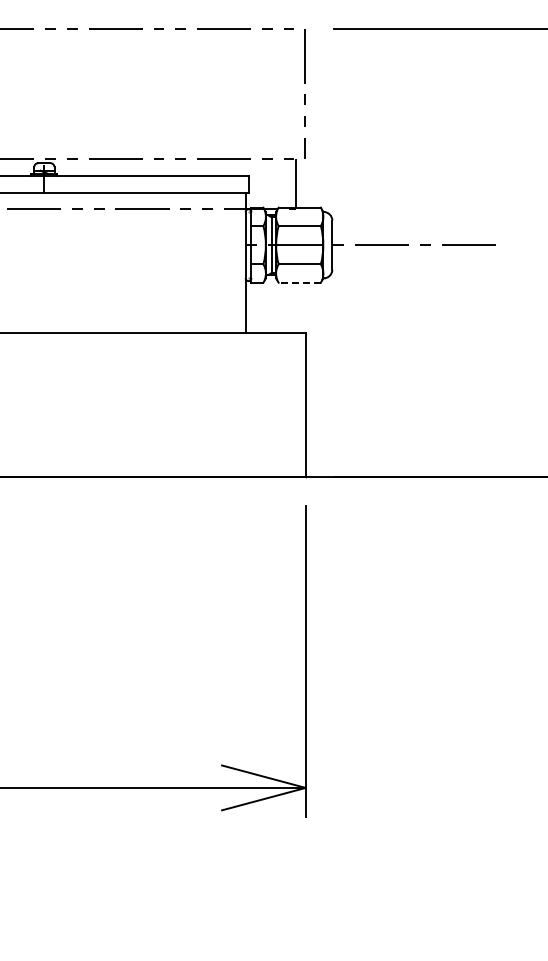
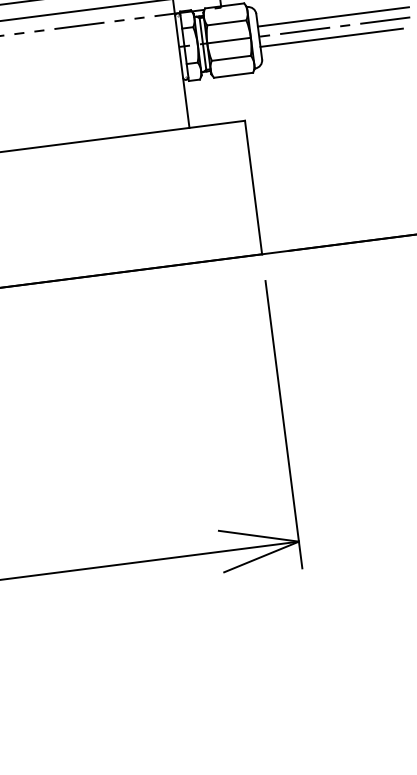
line: (413, 234) -> (333, 17), added
line: (409, 256) -> (331, 38), added
line: (299, 282) -> (233, 75), dashed -> solid

